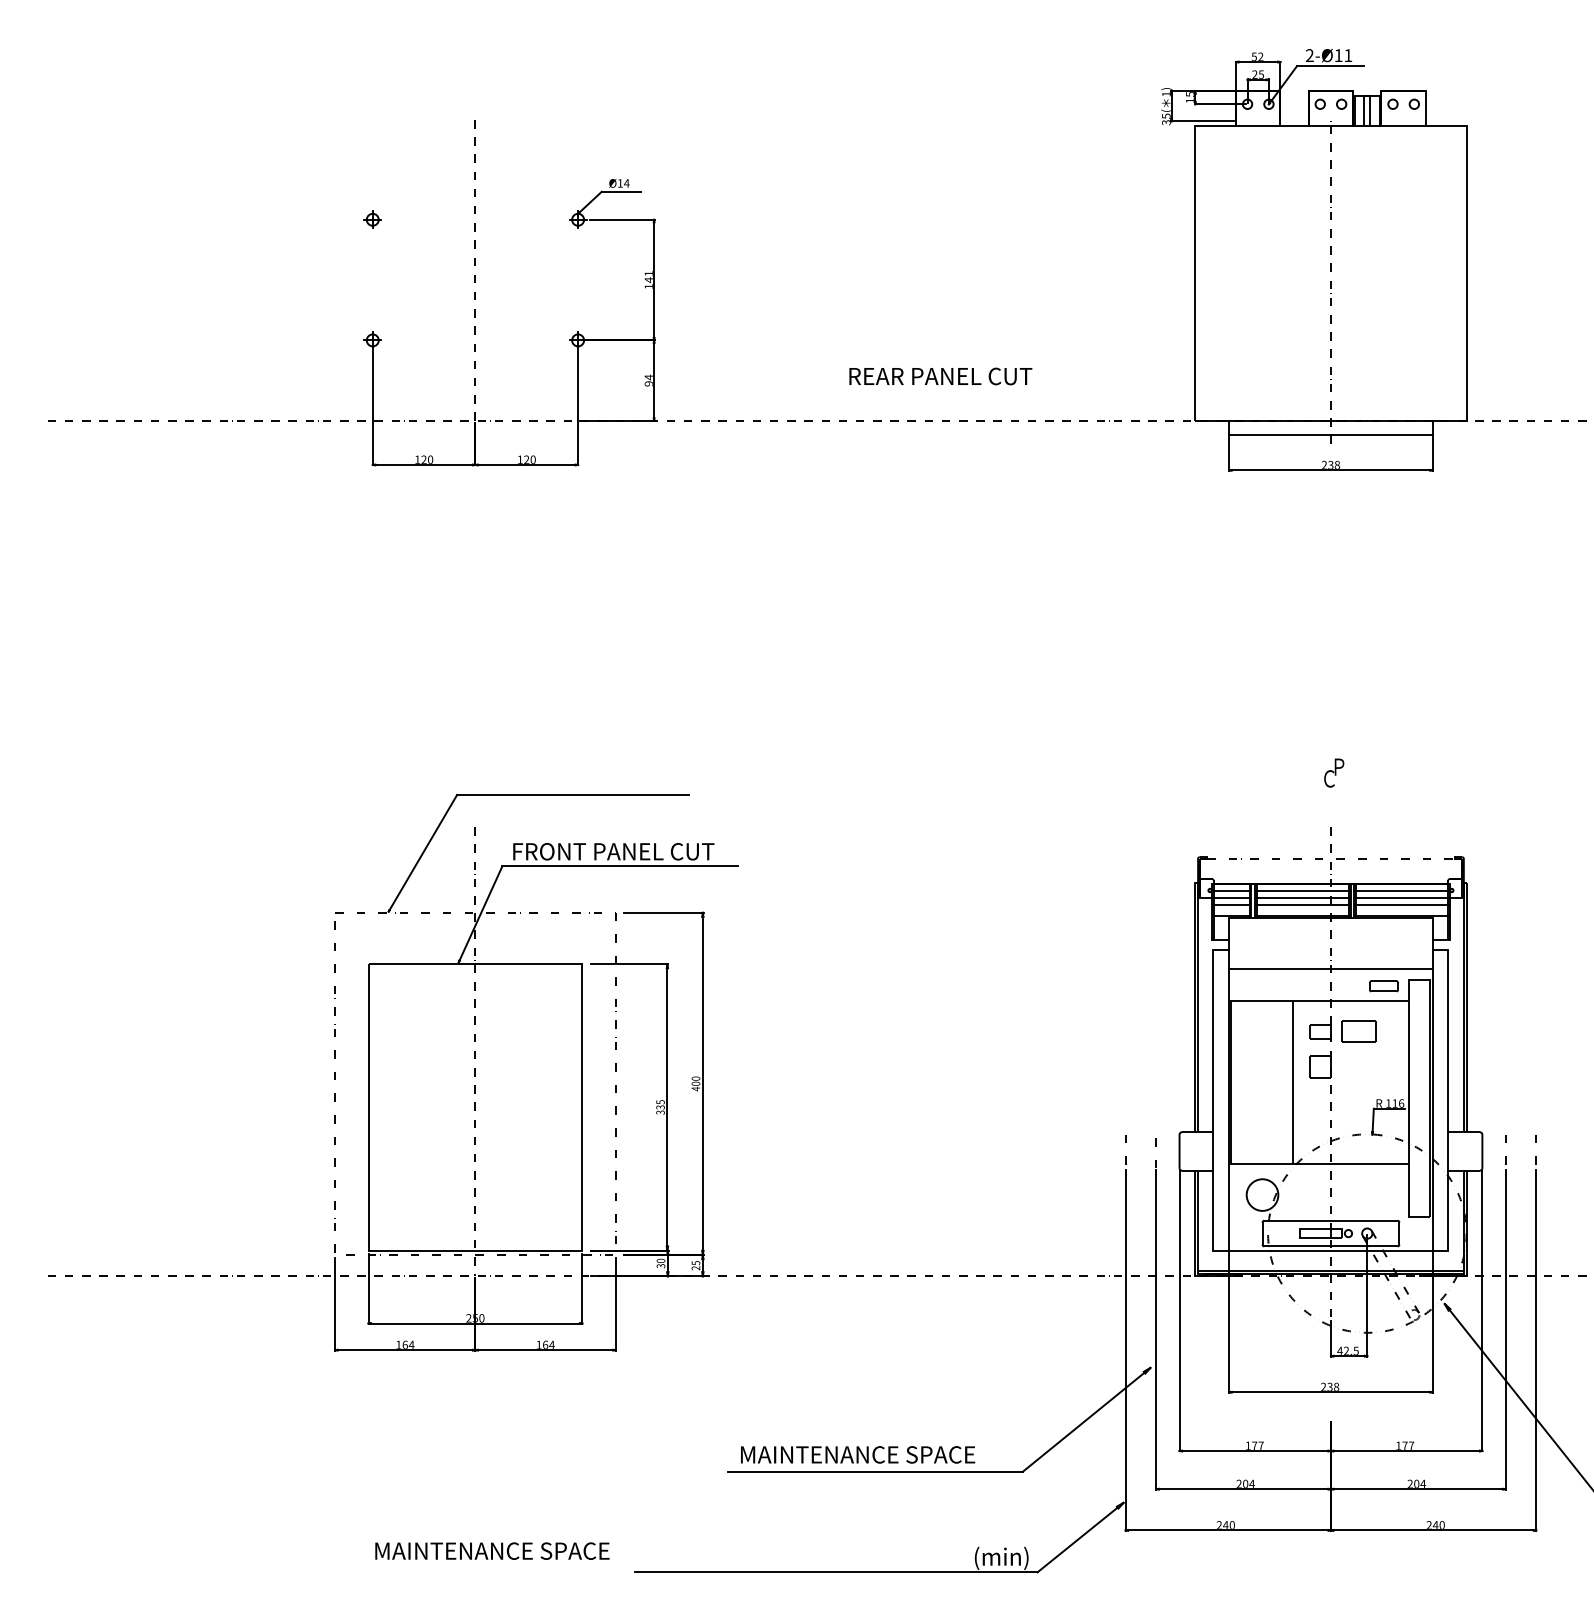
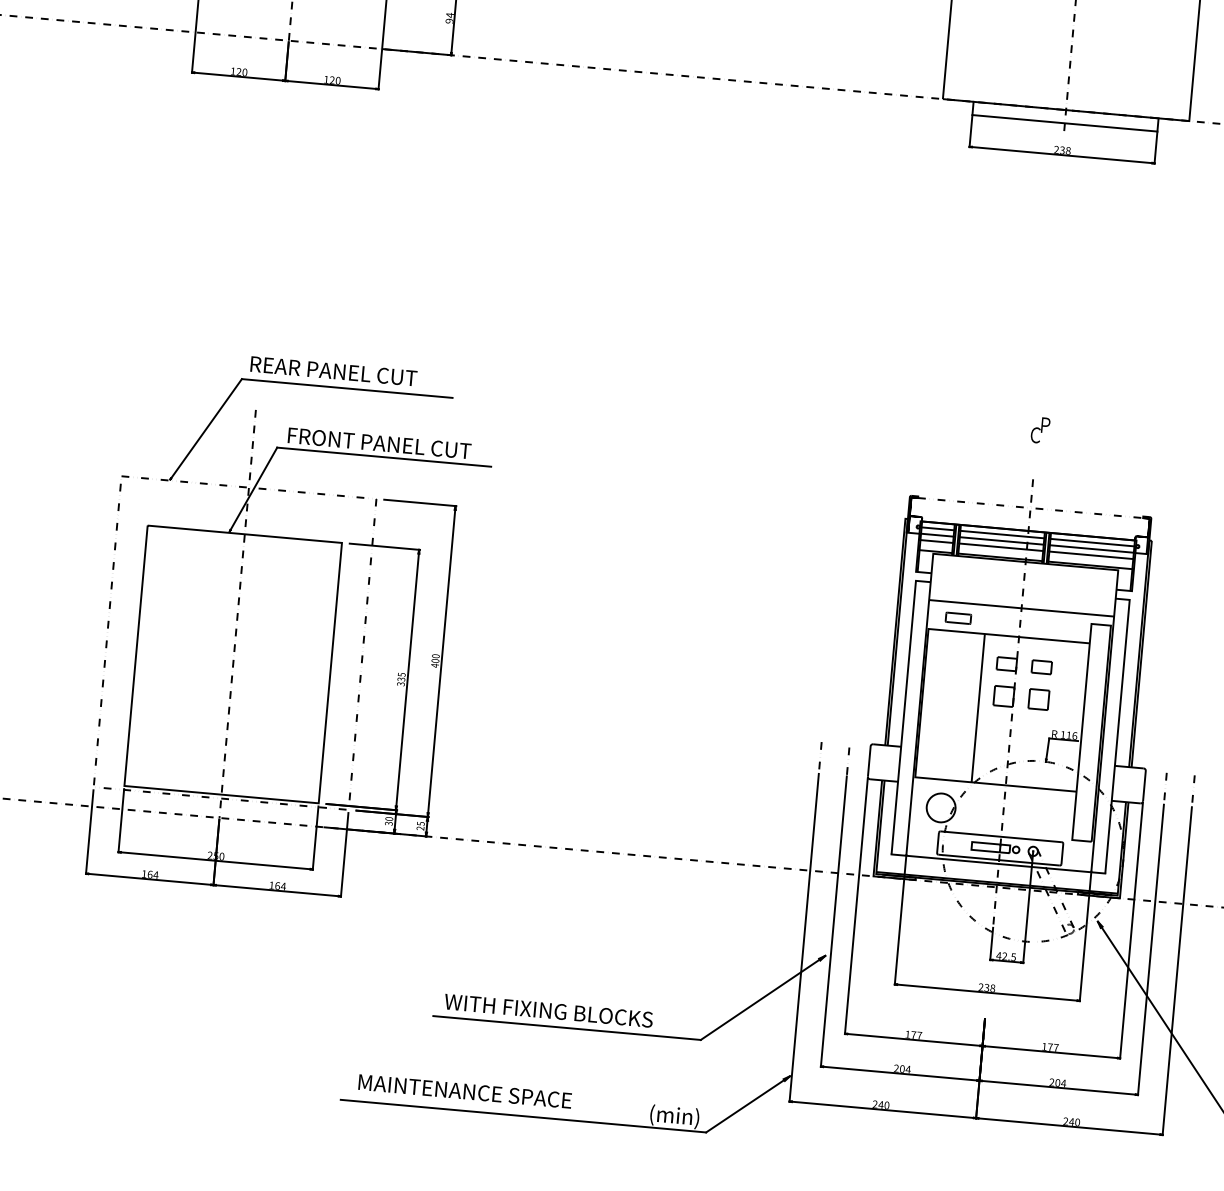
text: (940, 376) -> (333, 371), moved
part: (1383, 986) -> (958, 618), moved
part: (1358, 1031) -> (1041, 667), size x0.62
part: (1358, 1066) -> (1038, 698), added
text: (857, 1454) -> (552, 1010), MAINTENANCE SPACE -> WITH FIXING BLOCKS
text: (492, 1550) -> (465, 1090), moved

